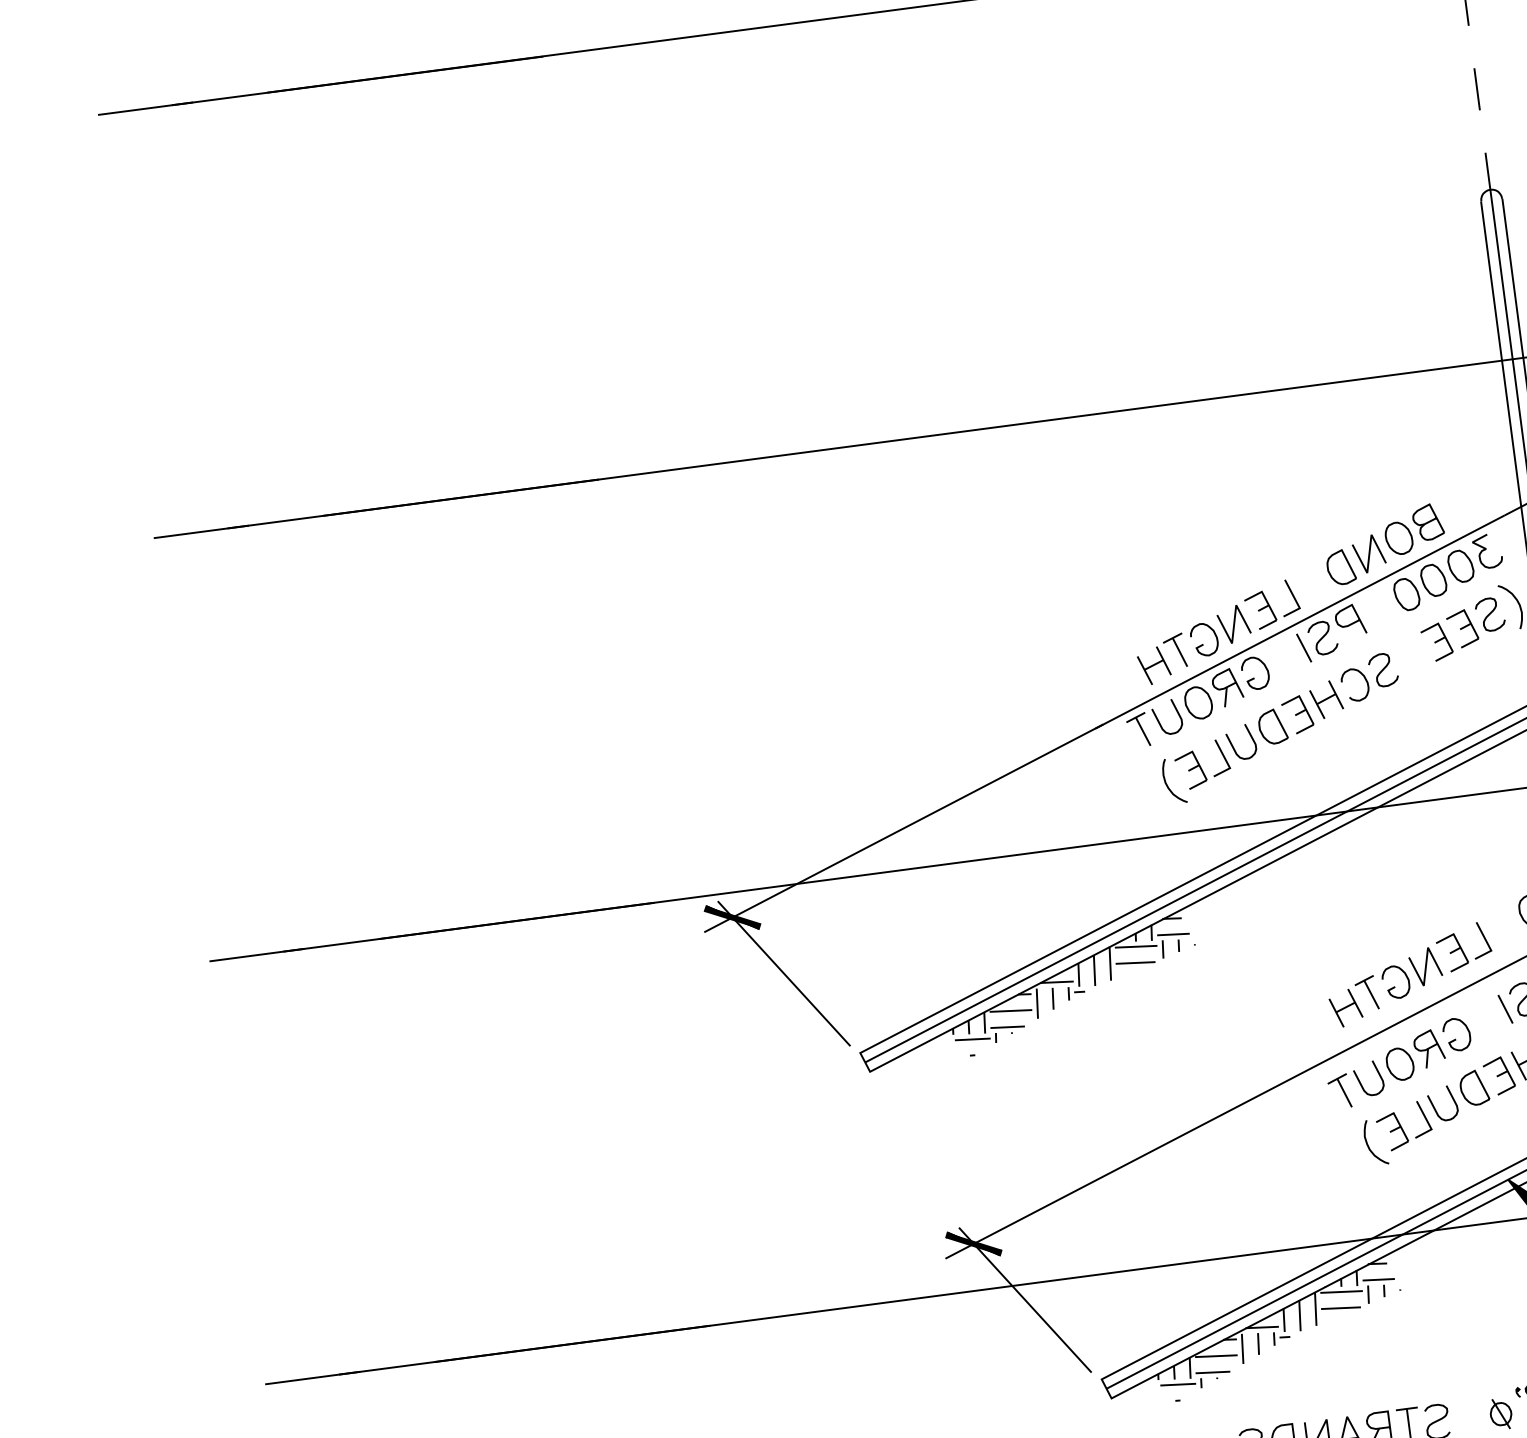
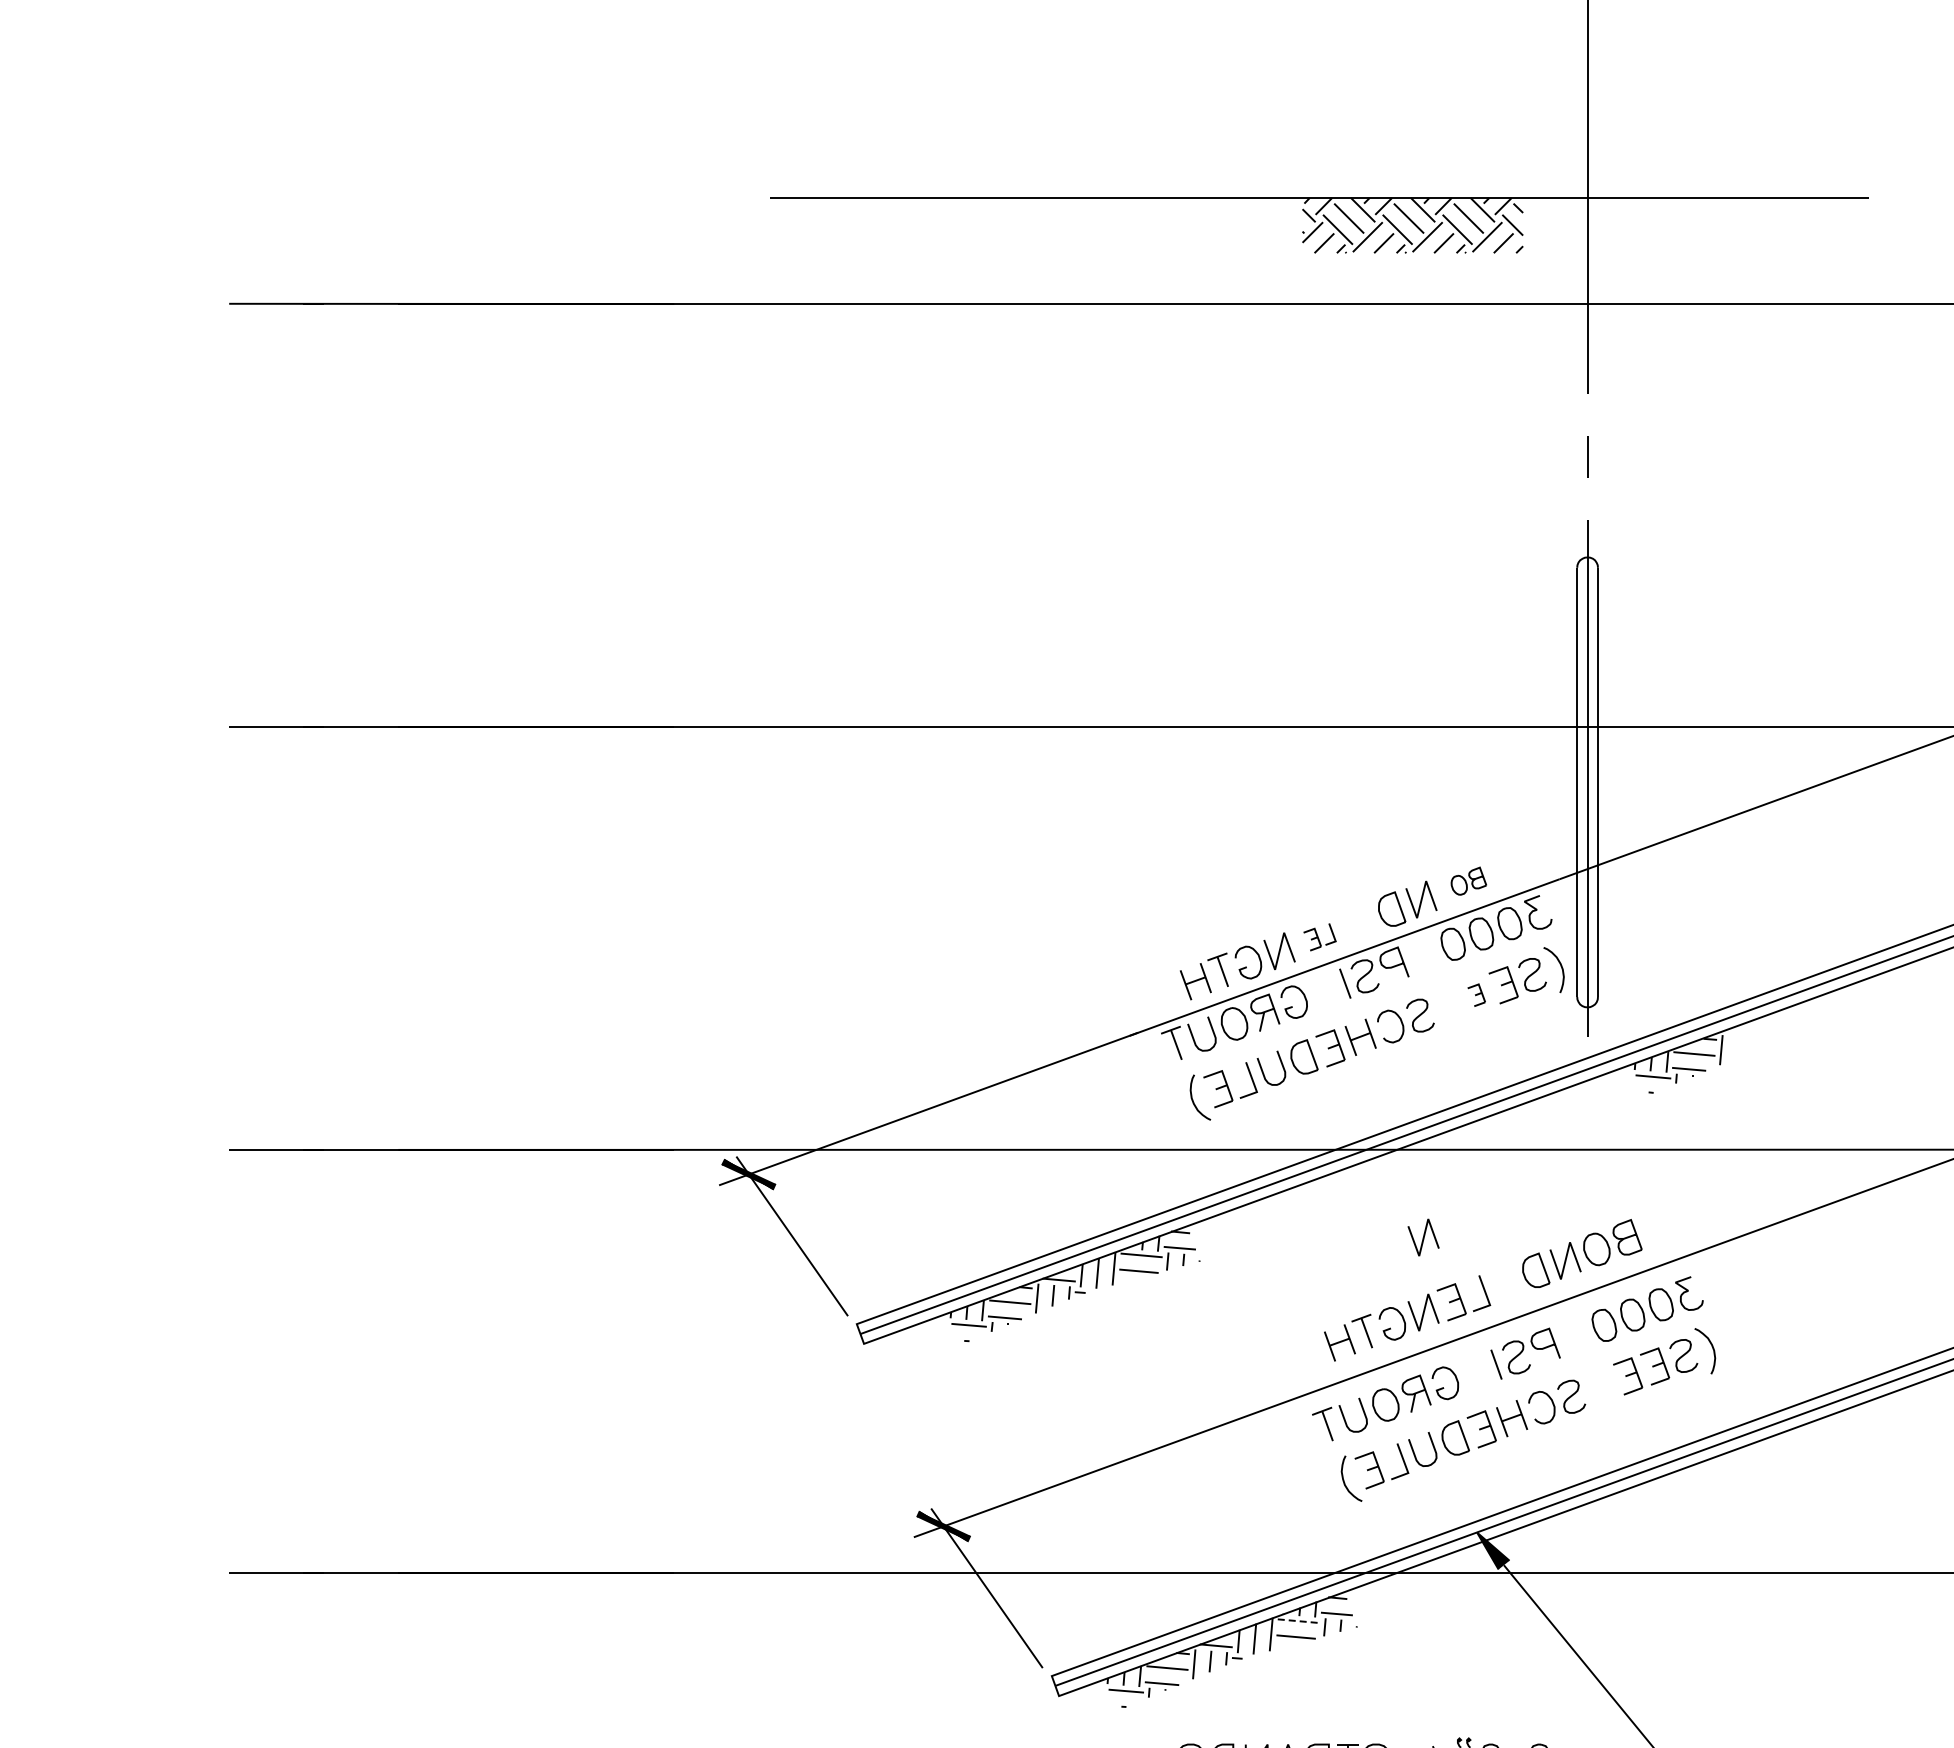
part: (1413, 528) -> (1468, 880), size x0.6
part: (1272, 605) -> (1319, 937), size x0.6
part: (1436, 642) -> (1476, 995), size x0.6
line: (1415, 891) -> (1423, 1237), added
line: (1342, 1292) -> (1299, 1621), solid -> dashed

